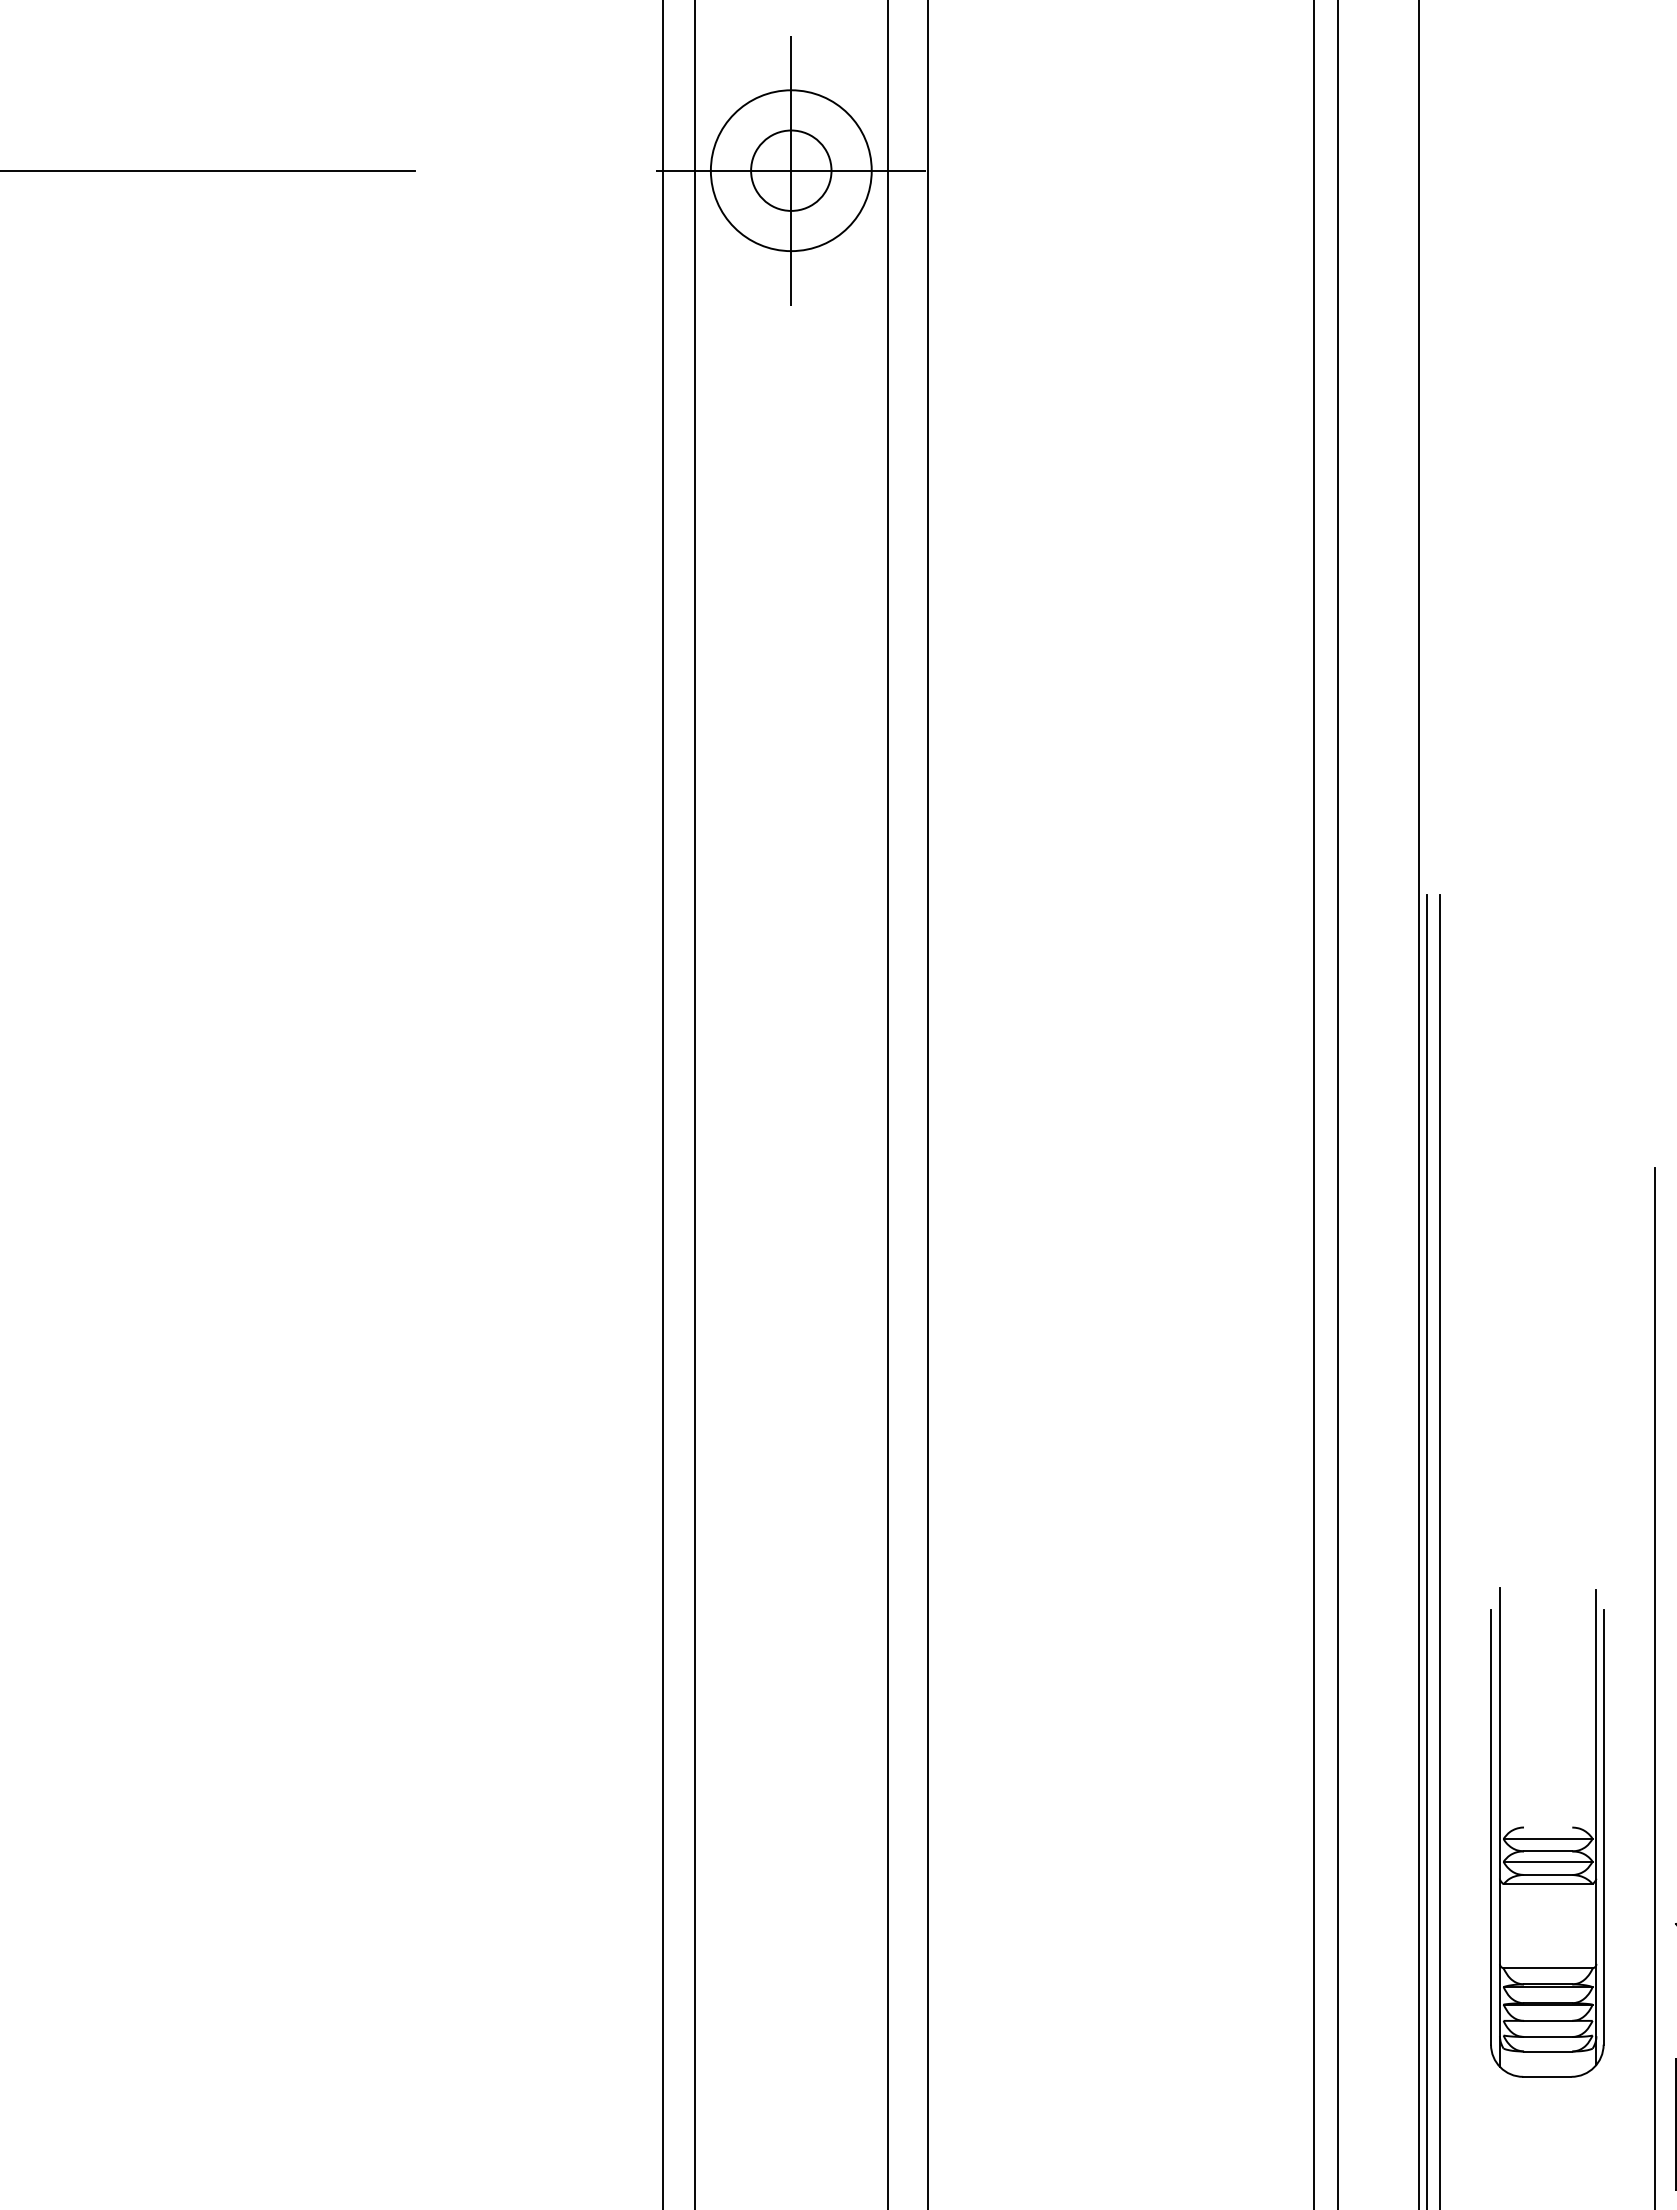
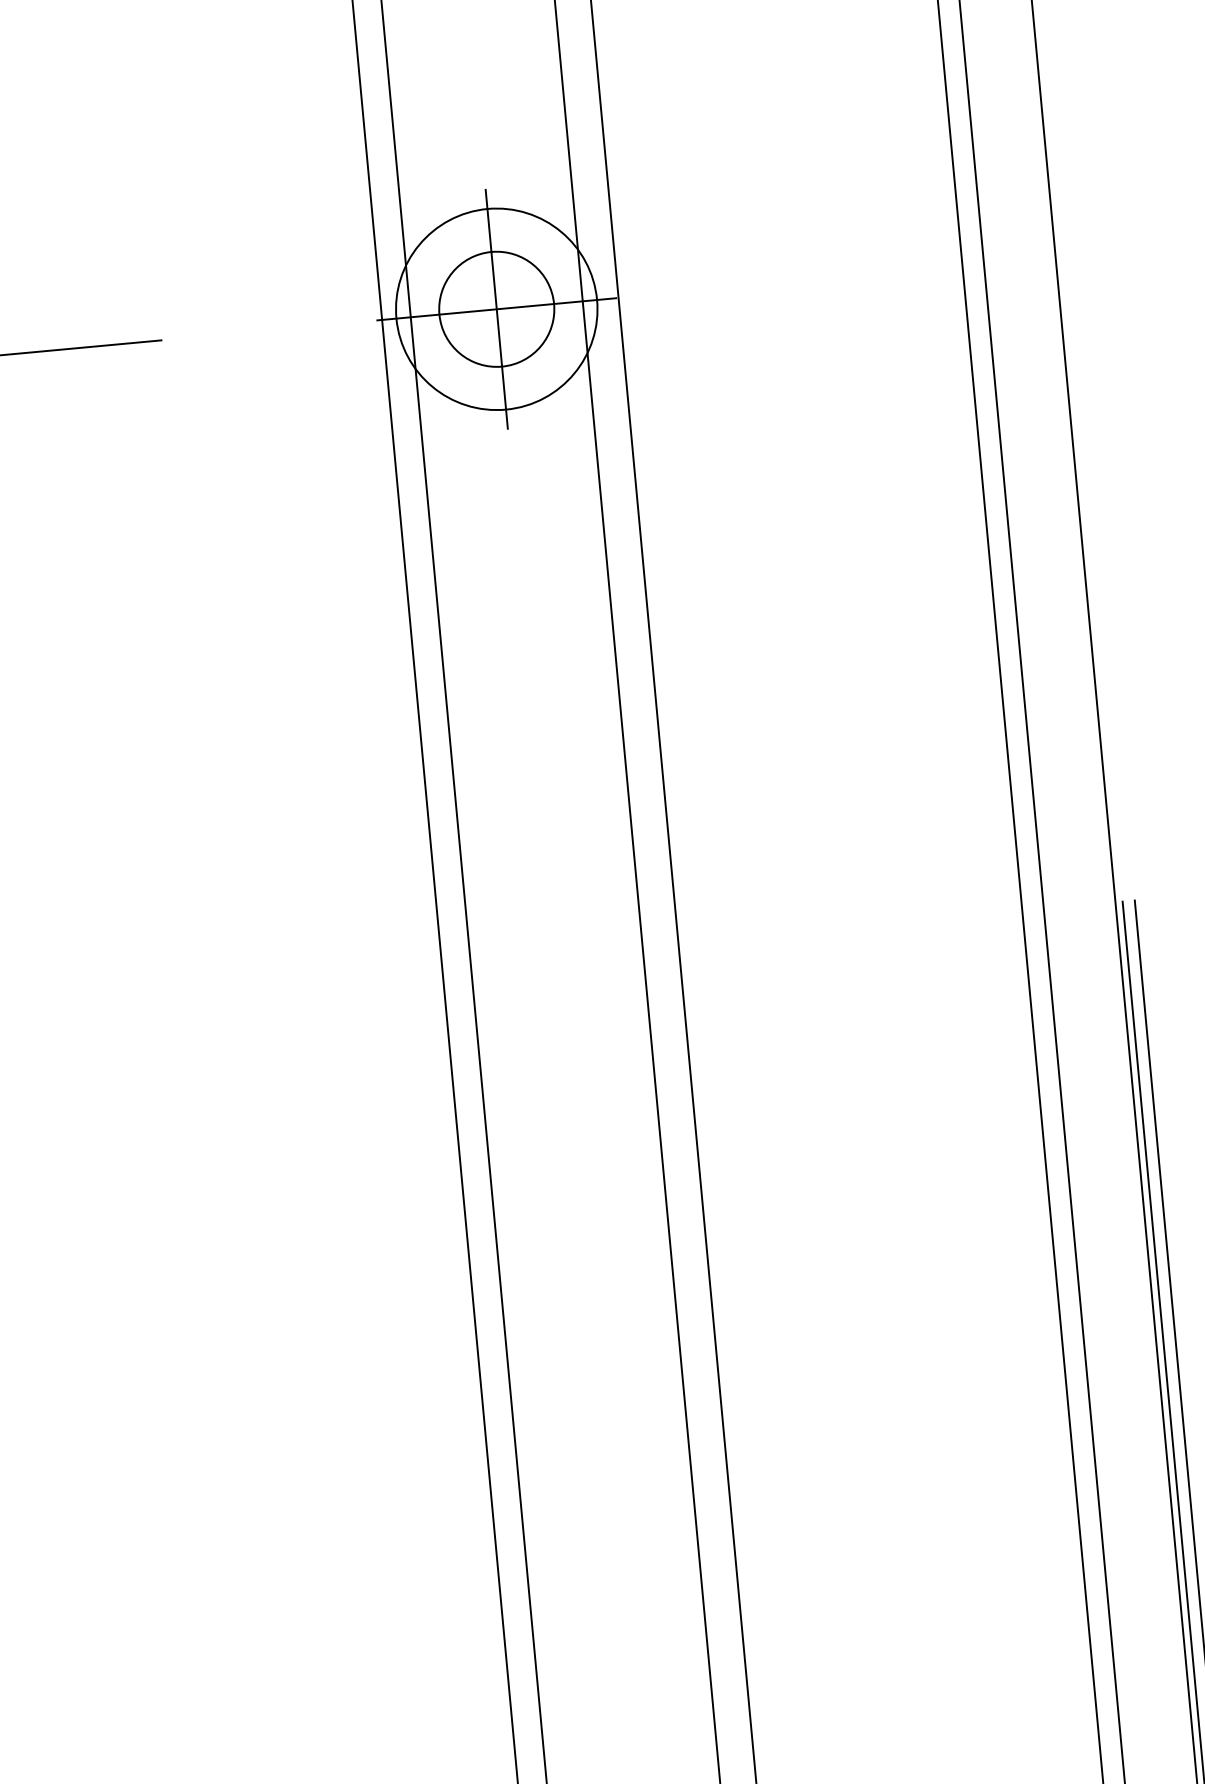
circle: (790, 170) -> (496, 309), size x1.4
circle: (791, 170) -> (496, 309), size x1.6

